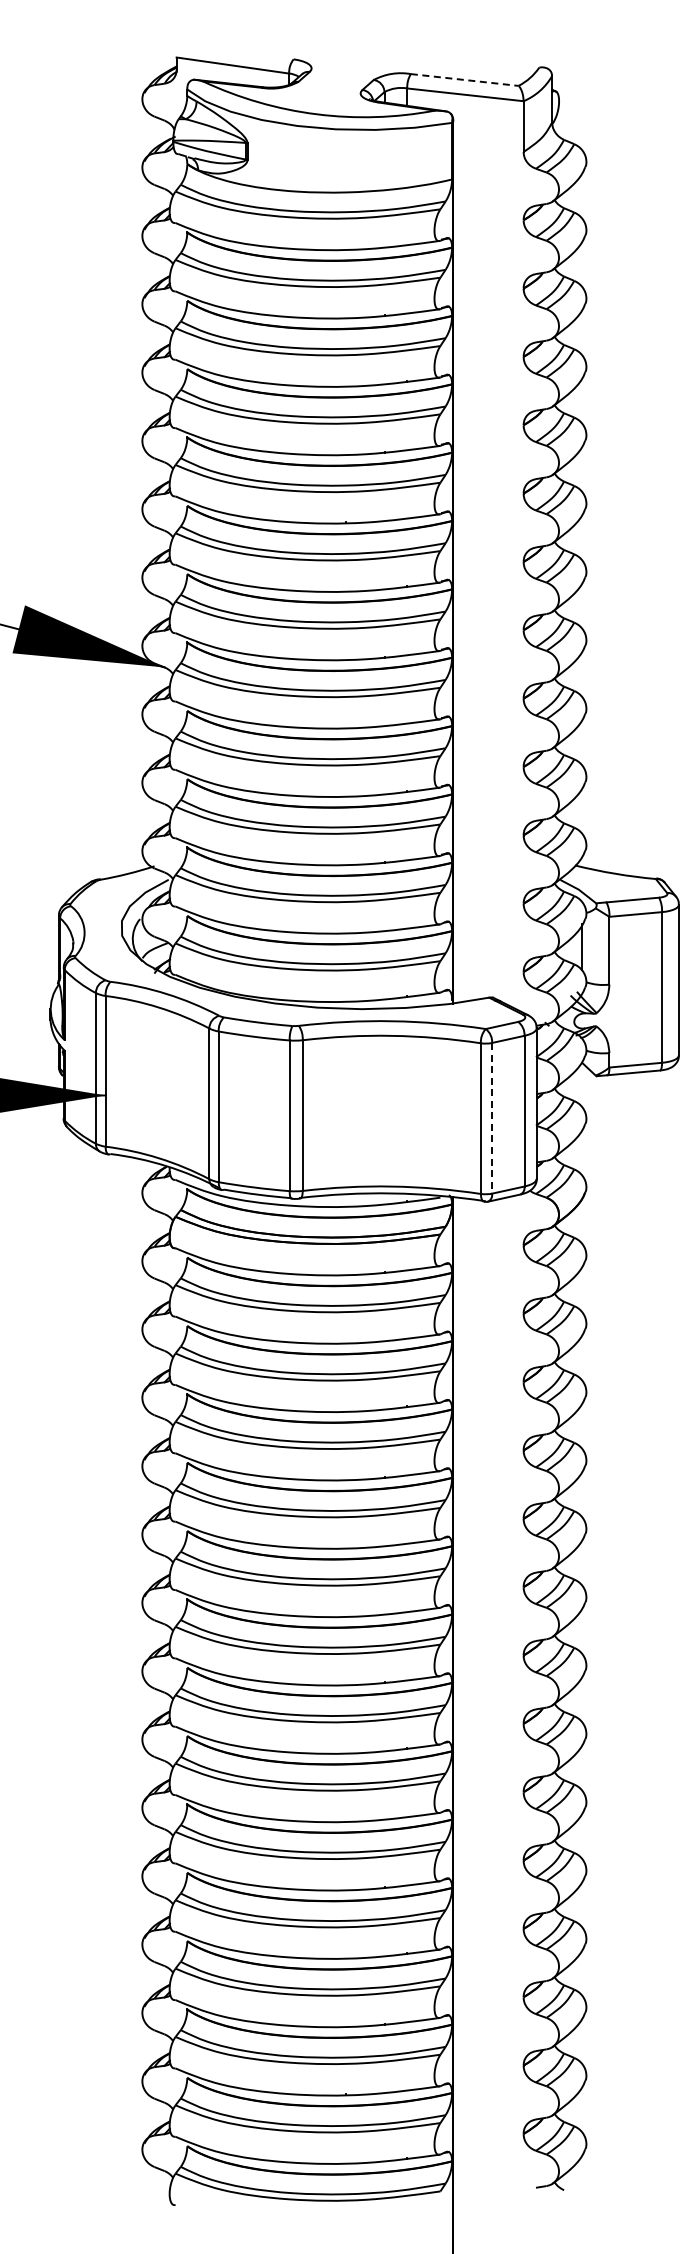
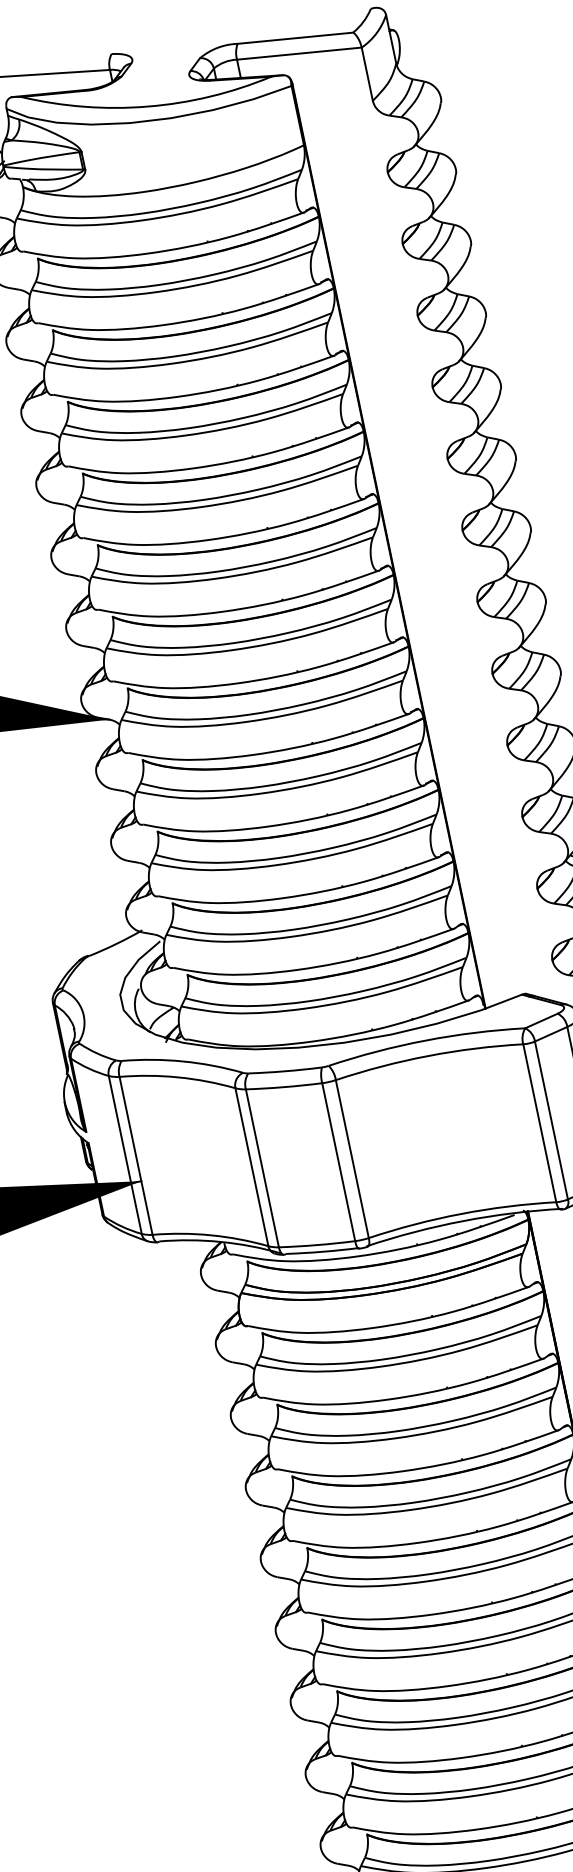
line: (465, 80) -> (296, 38), dashed -> solid
line: (492, 1118) -> (551, 1120), dashed -> solid

